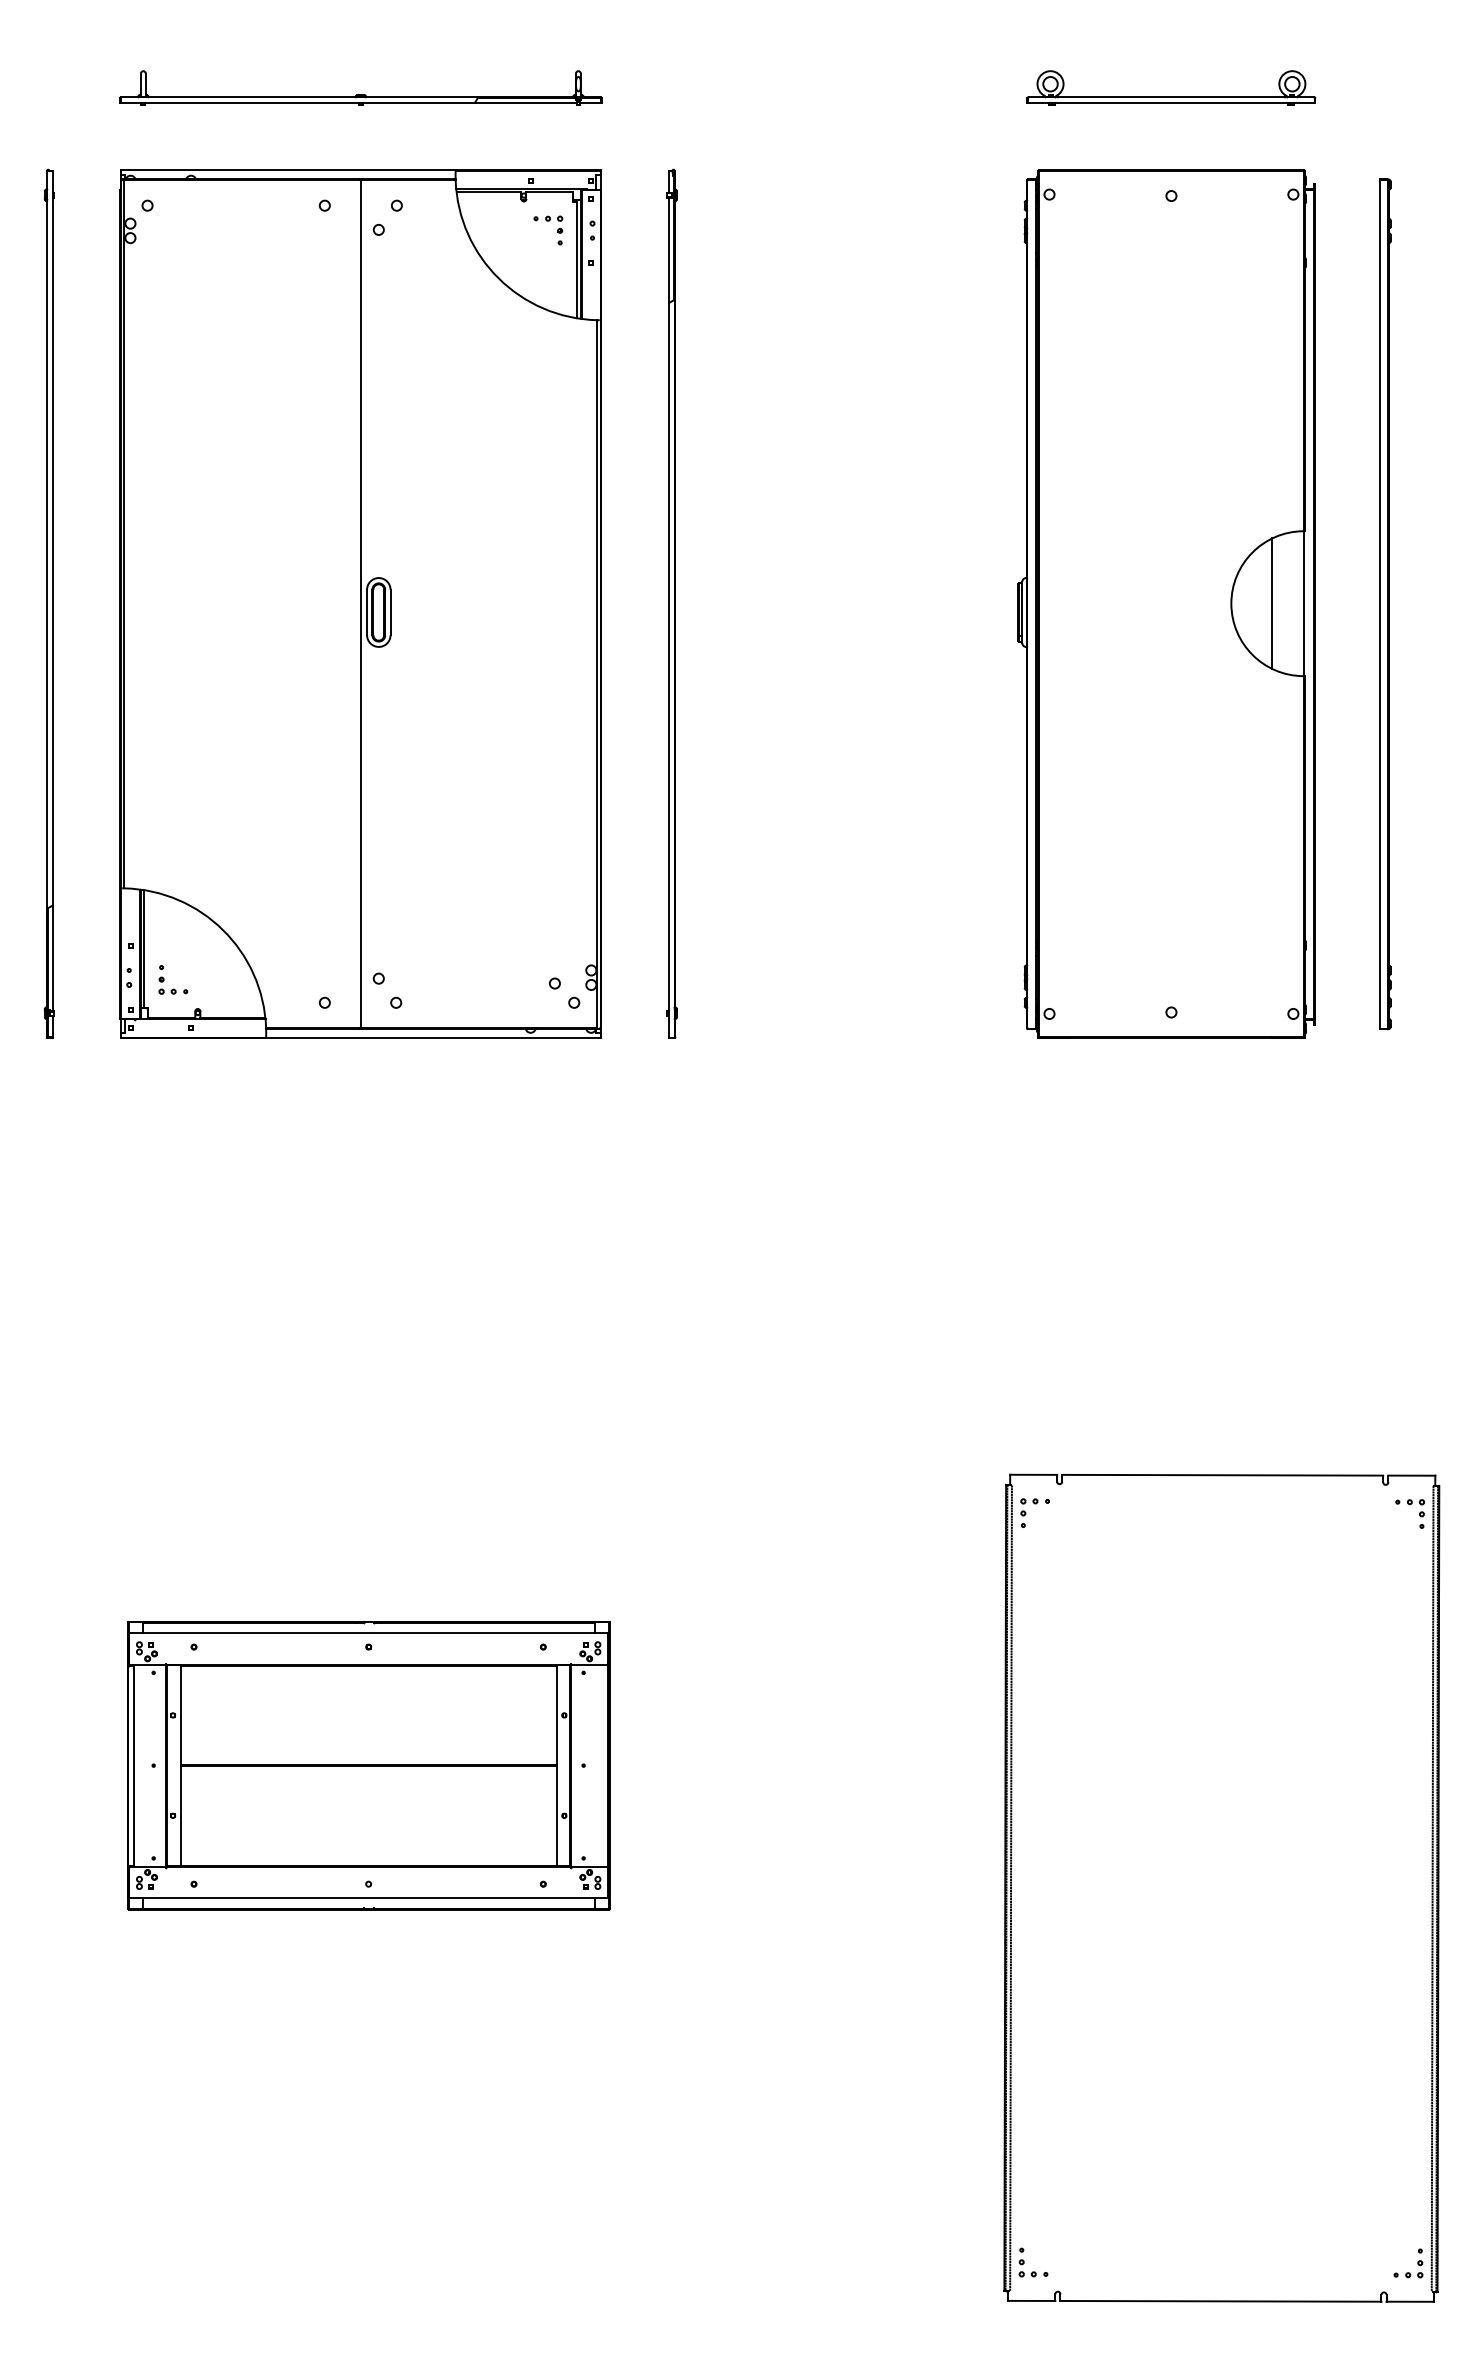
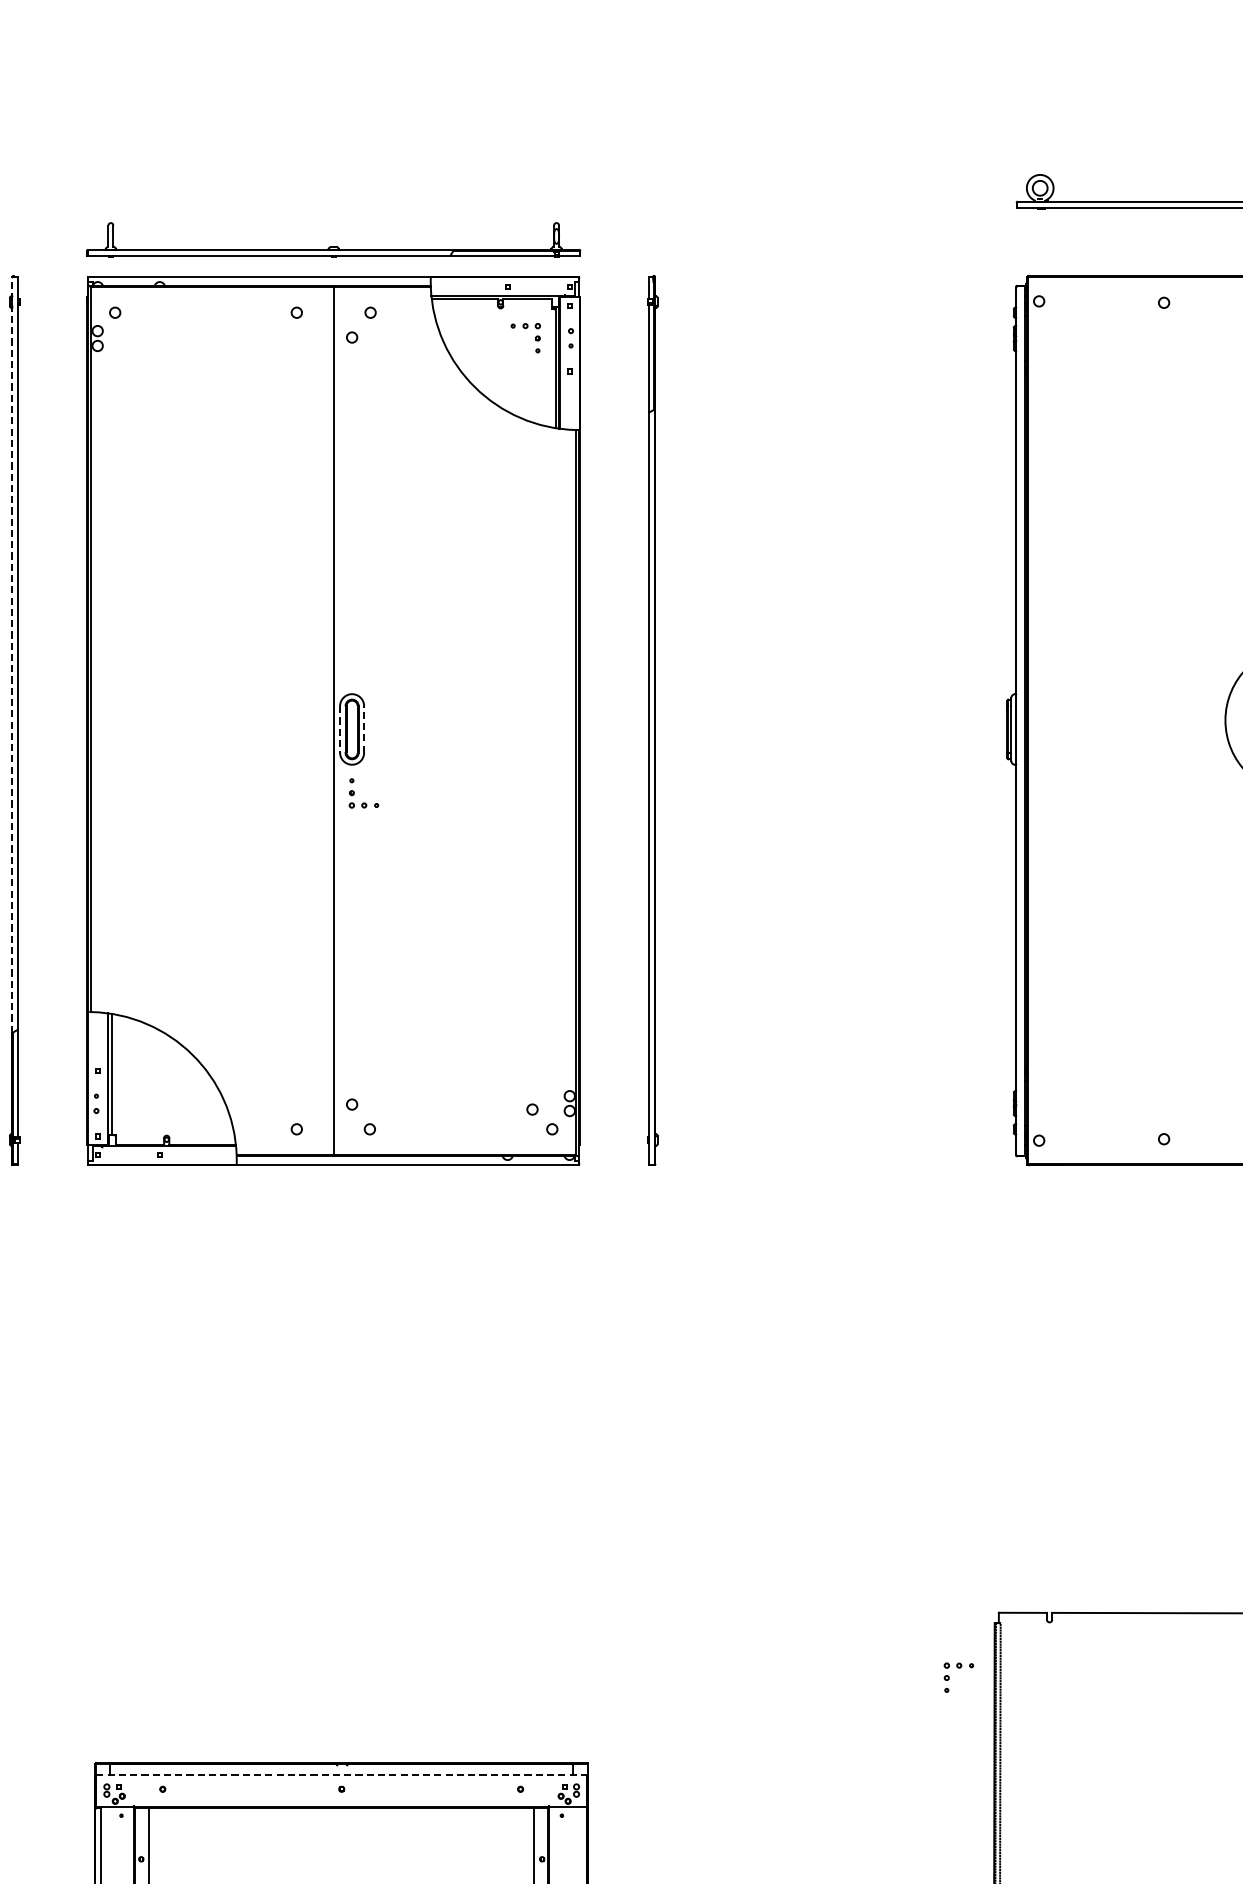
part: (360, 94) -> (333, 246), moved
line: (47, 539) -> (12, 654), solid -> dashed
line: (367, 612) -> (340, 729), solid -> dashed
line: (390, 612) -> (364, 729), solid -> dashed
part: (164, 979) -> (354, 792), moved
part: (1034, 1504) -> (958, 1668), moved
line: (368, 1633) -> (341, 1775), solid -> dashed

